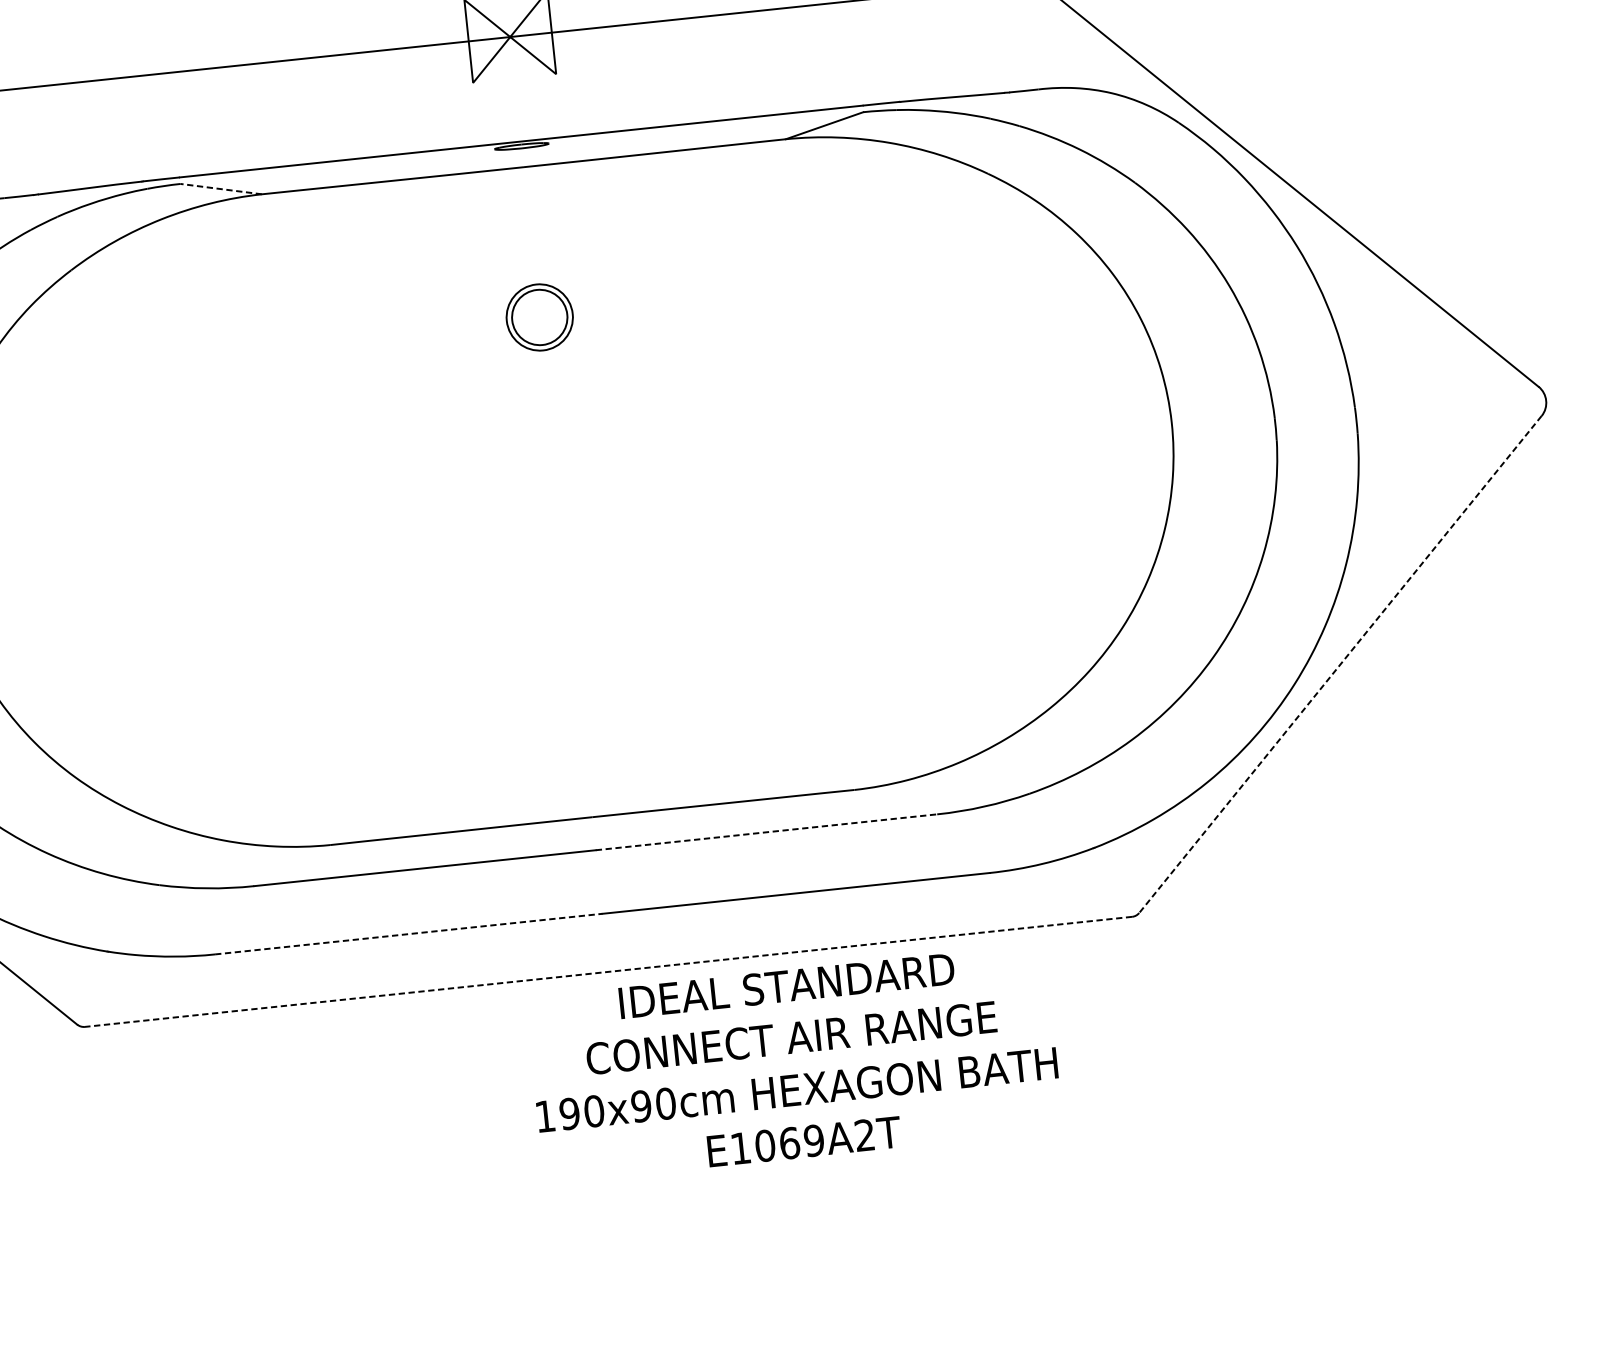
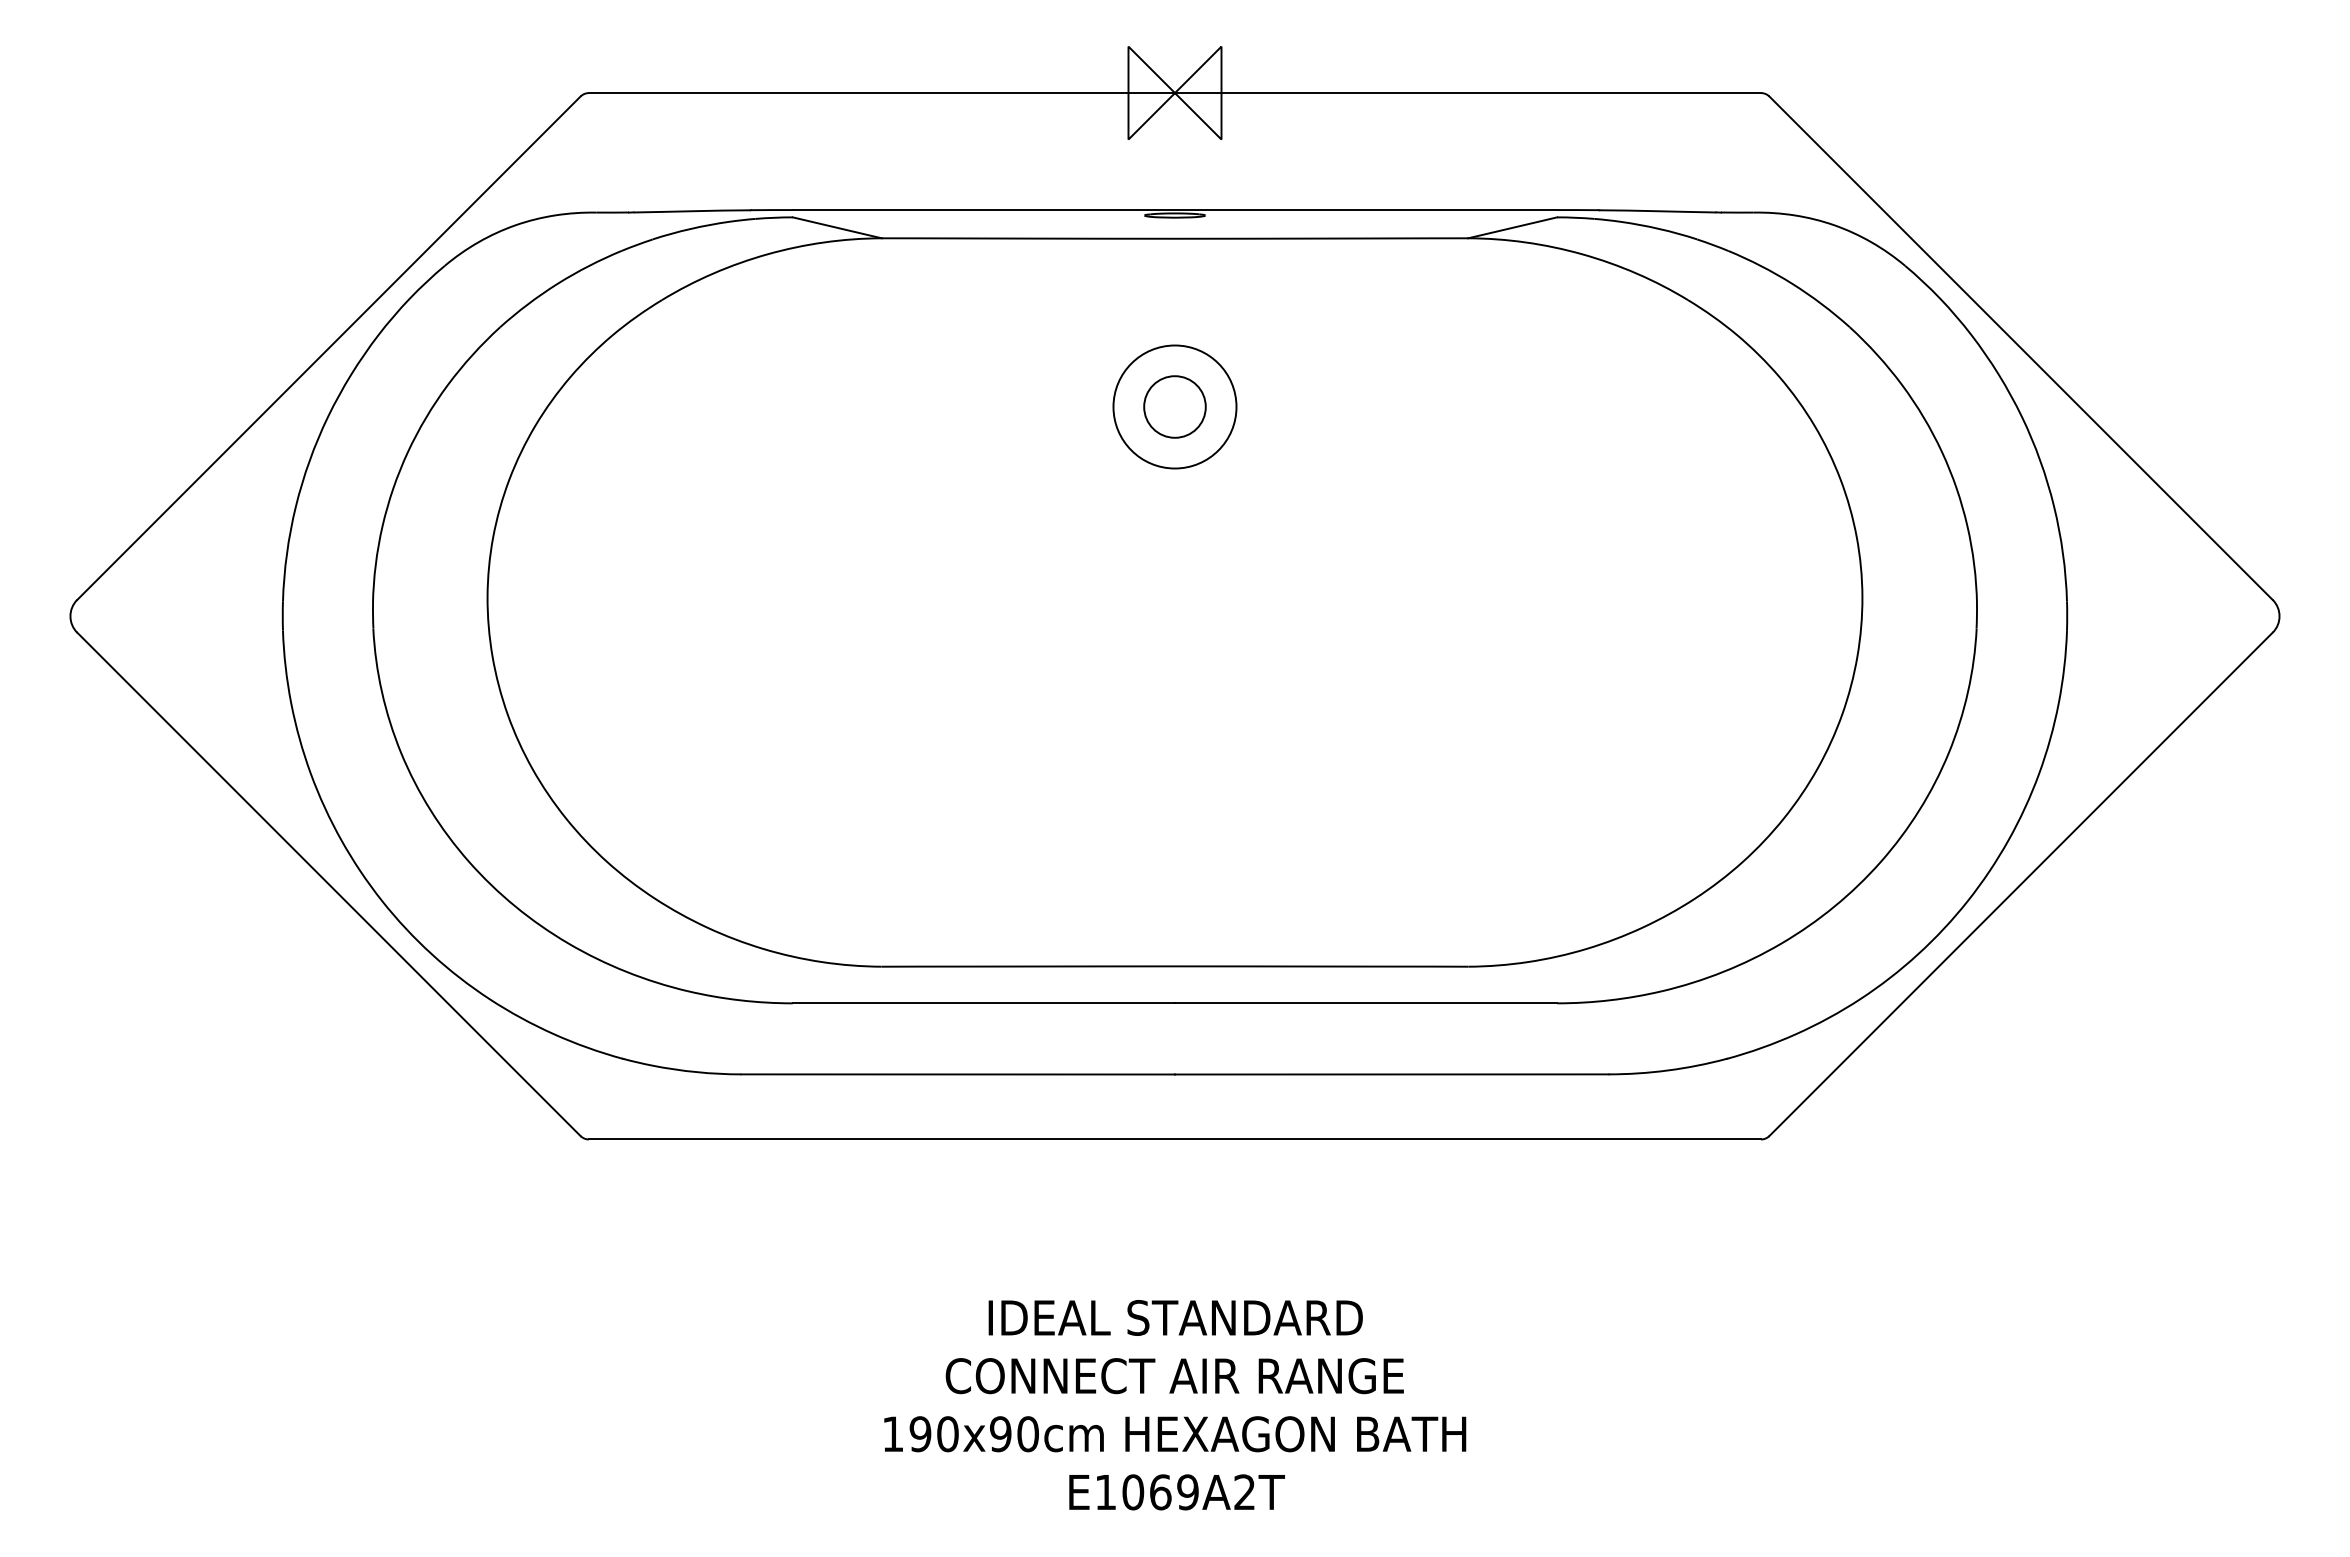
line: (221, 188) -> (837, 227), dashed -> solid
circle: (539, 317) -> (1174, 406), size x1.67
line: (1340, 664) -> (2021, 884), dashed -> solid
line: (766, 832) -> (1366, 1003), dashed -> solid
line: (409, 934) -> (958, 1074), dashed -> solid
line: (608, 971) -> (1174, 1139), dashed -> solid
text: (794, 1064) -> (1175, 1405), moved

